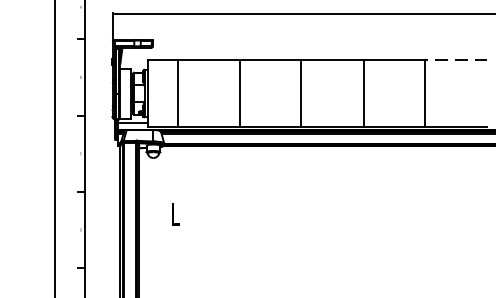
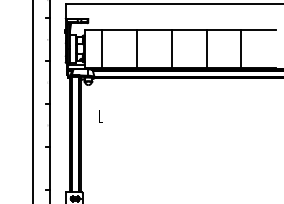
line: (454, 60) -> (257, 30), dashed -> solid

